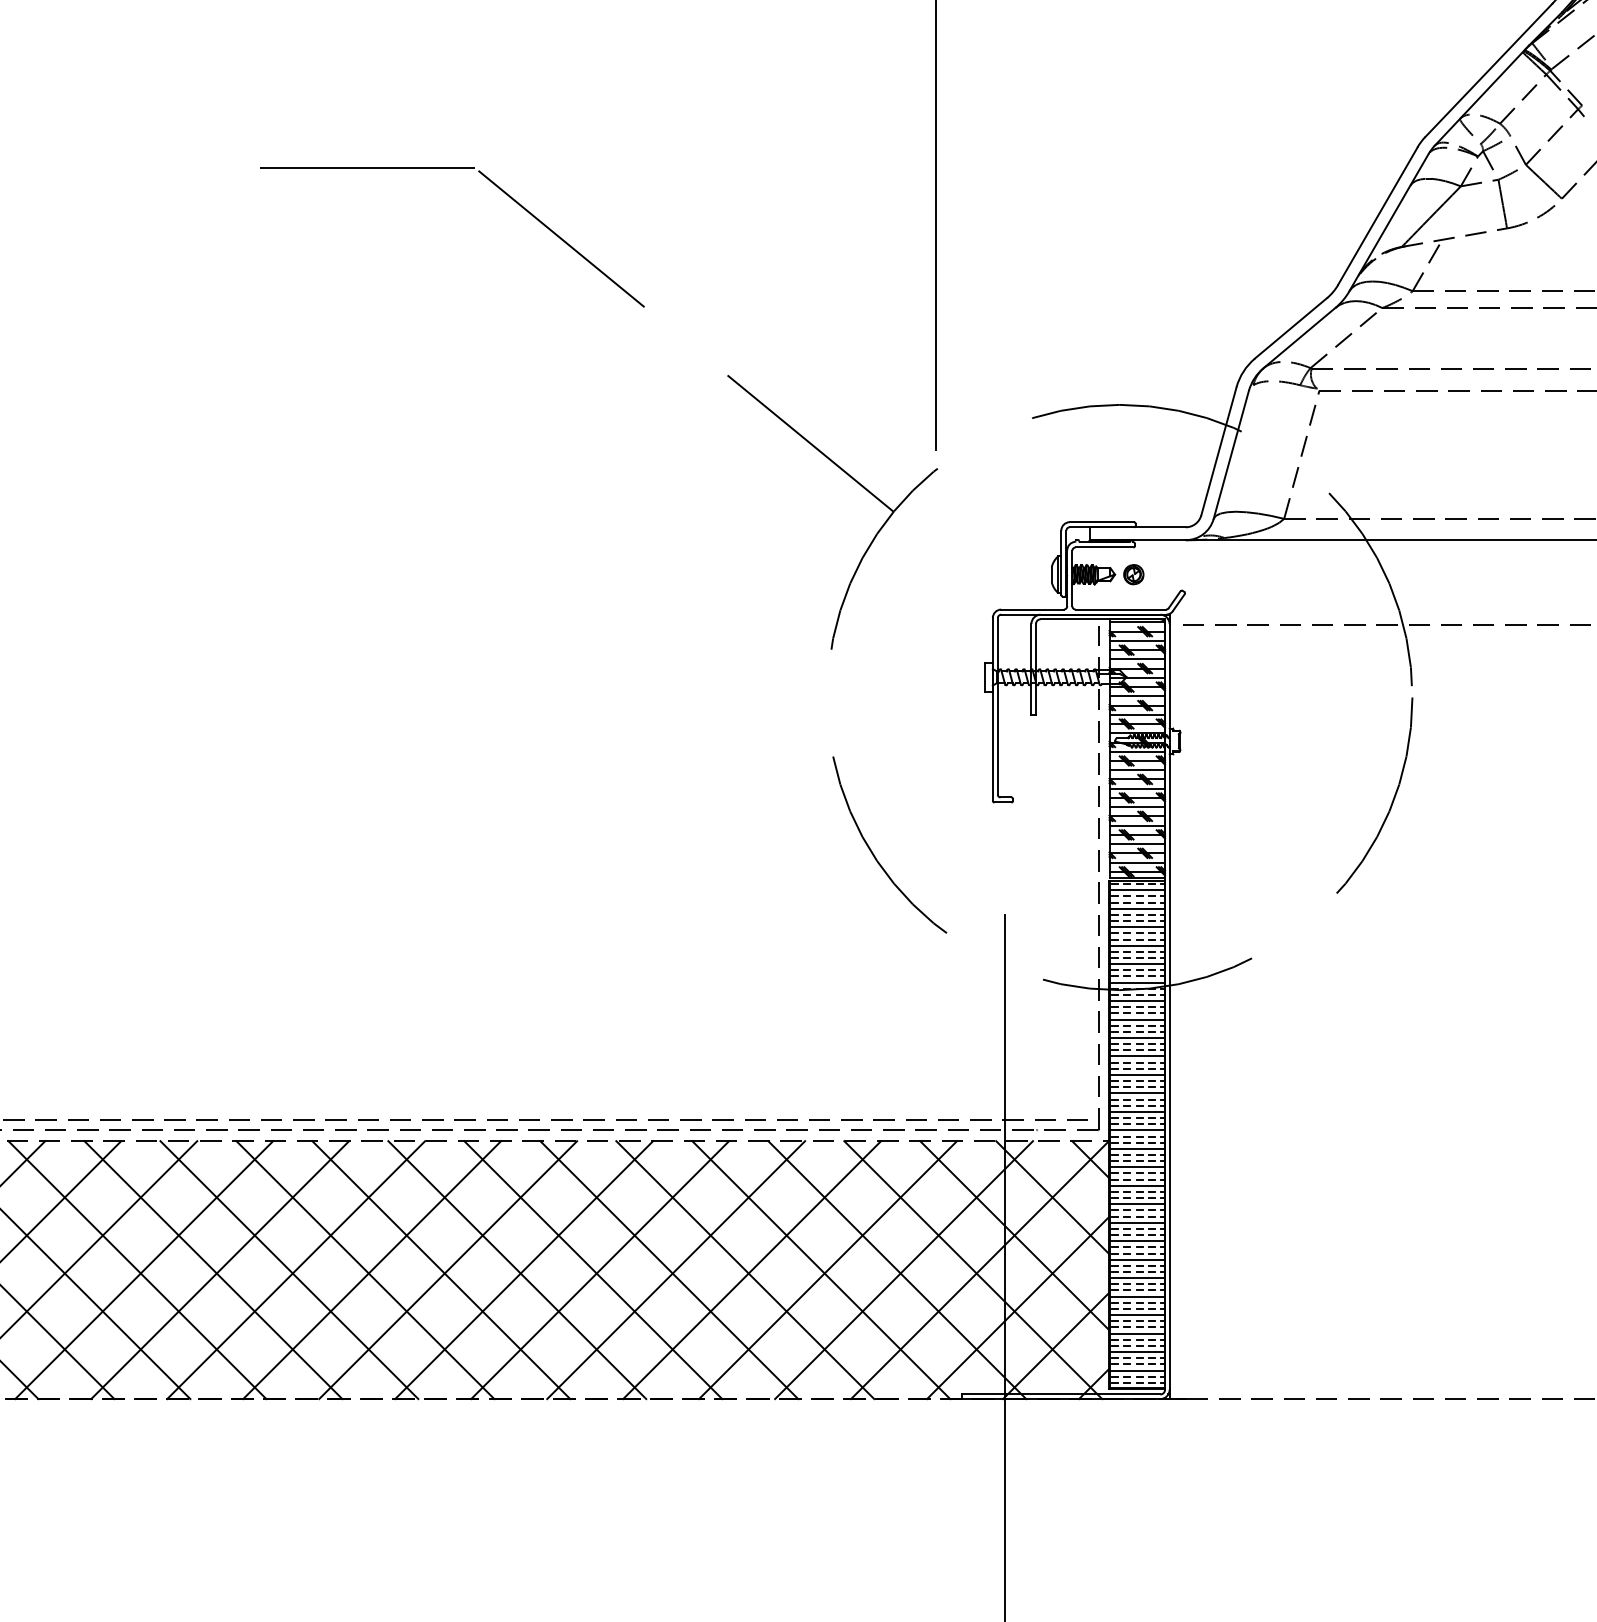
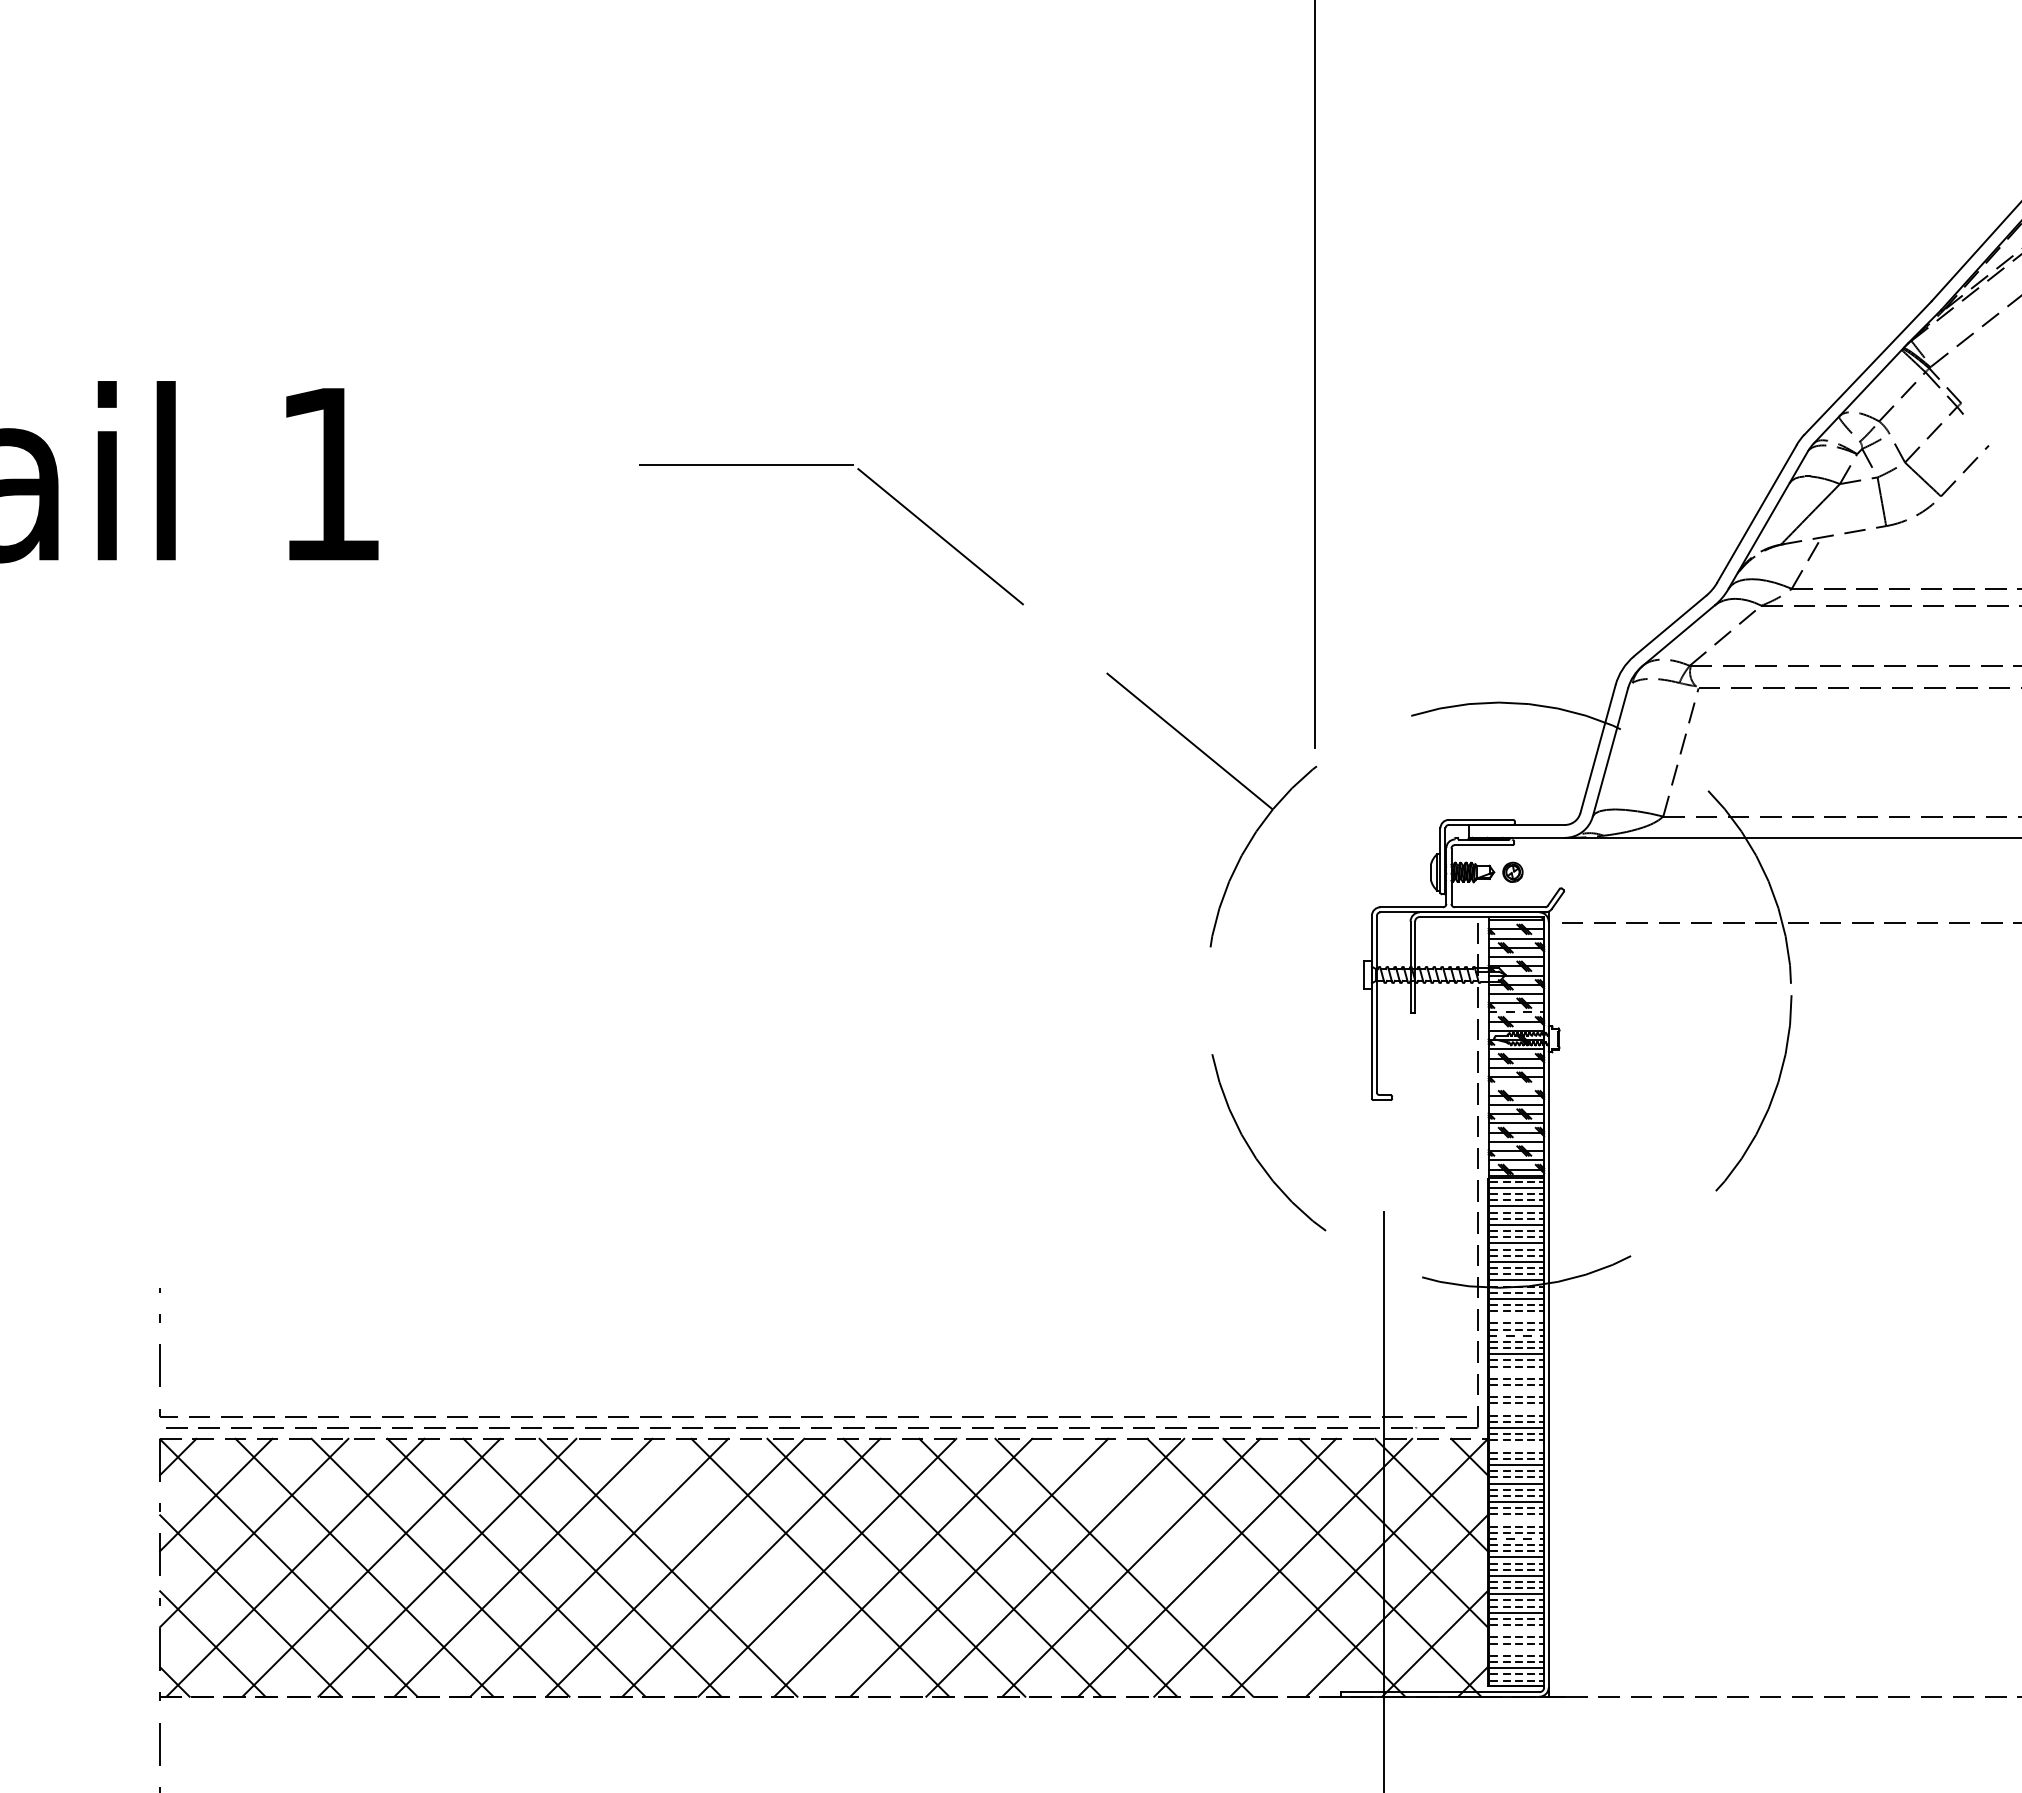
line: (1137, 714) -> (1516, 1012), solid -> dashed
line: (1137, 788) -> (1516, 1086), removed
line: (1137, 1019) -> (1516, 1317), removed
line: (1137, 1037) -> (1516, 1335), solid -> dashed
line: (1137, 1074) -> (1516, 1372), removed
line: (1137, 1093) -> (1516, 1391), removed
line: (1137, 1111) -> (1516, 1409), removed
line: (1137, 1148) -> (1516, 1446), removed
line: (1137, 1222) -> (1516, 1520), removed
line: (1137, 1240) -> (1516, 1538), solid -> dashed
line: (365, 1269) -> (744, 1567), removed
line: (821, 1269) -> (1200, 1567), removed
line: (1137, 1333) -> (1516, 1631), removed
line: (1137, 1351) -> (1516, 1649), removed

